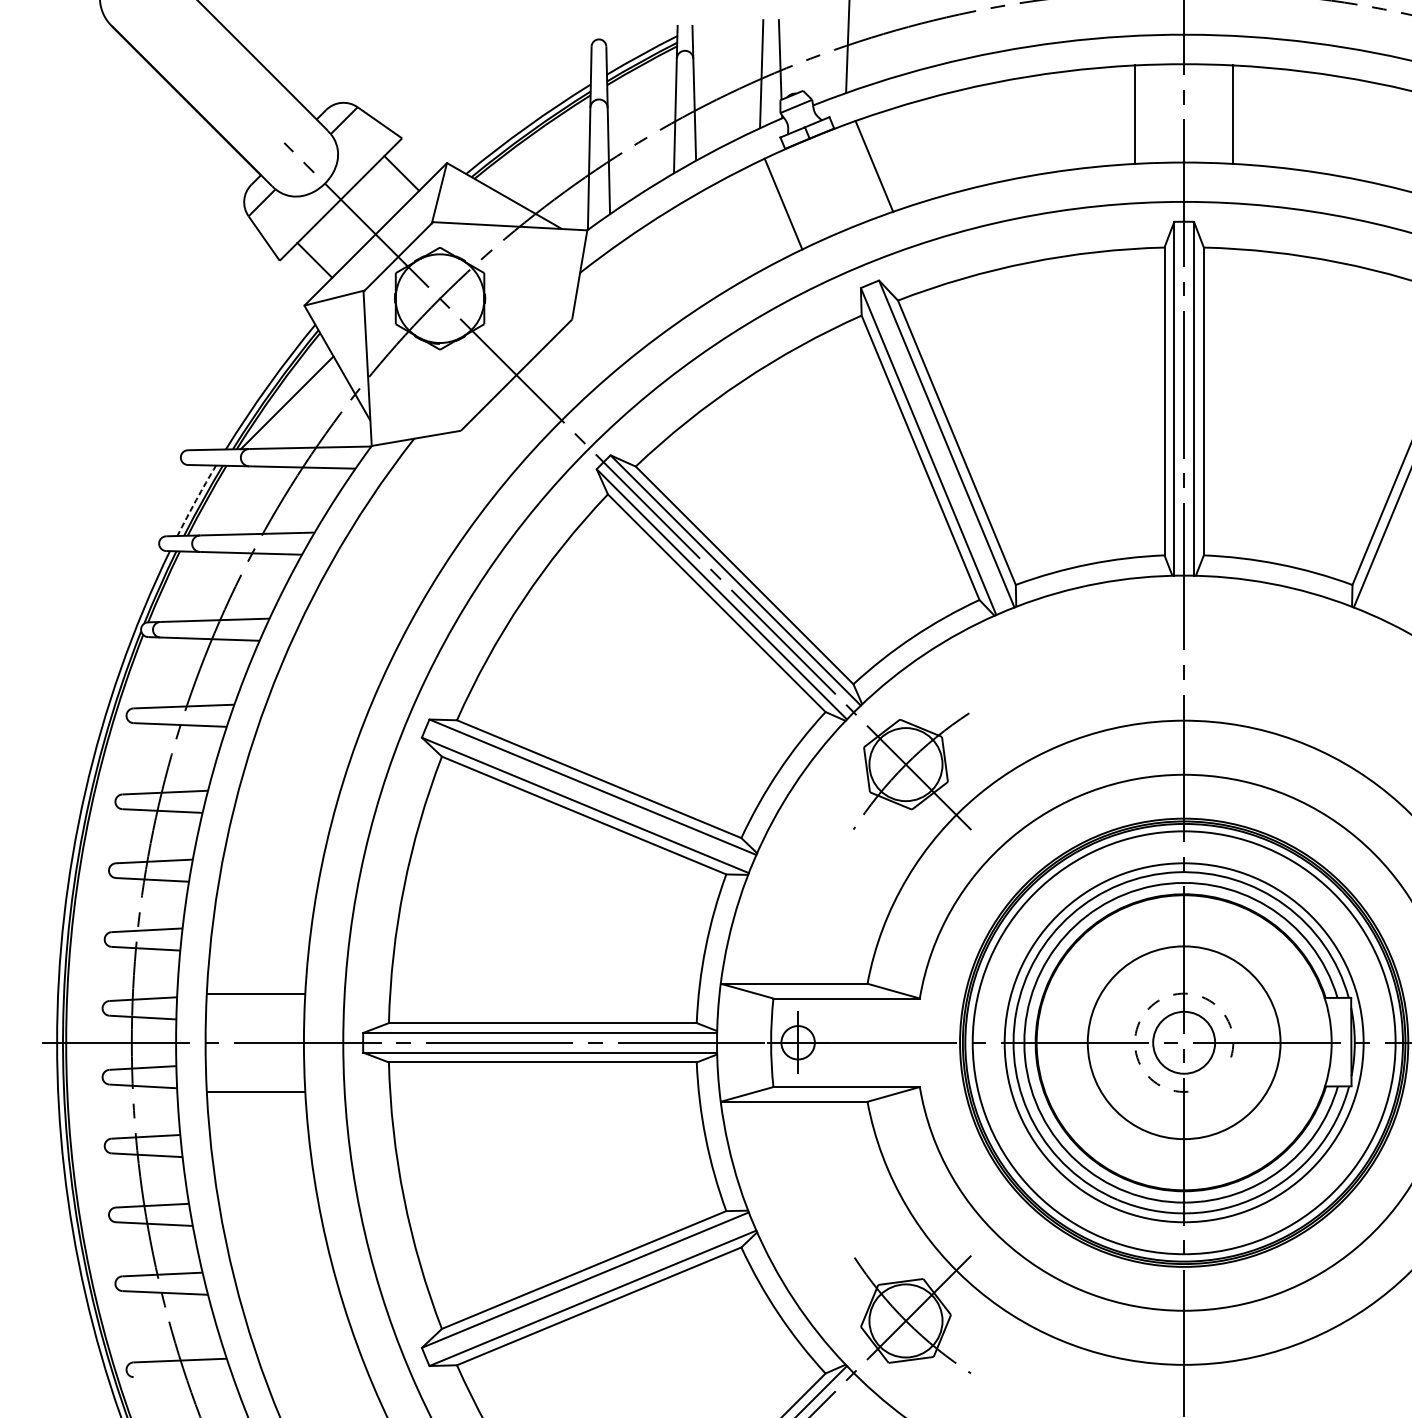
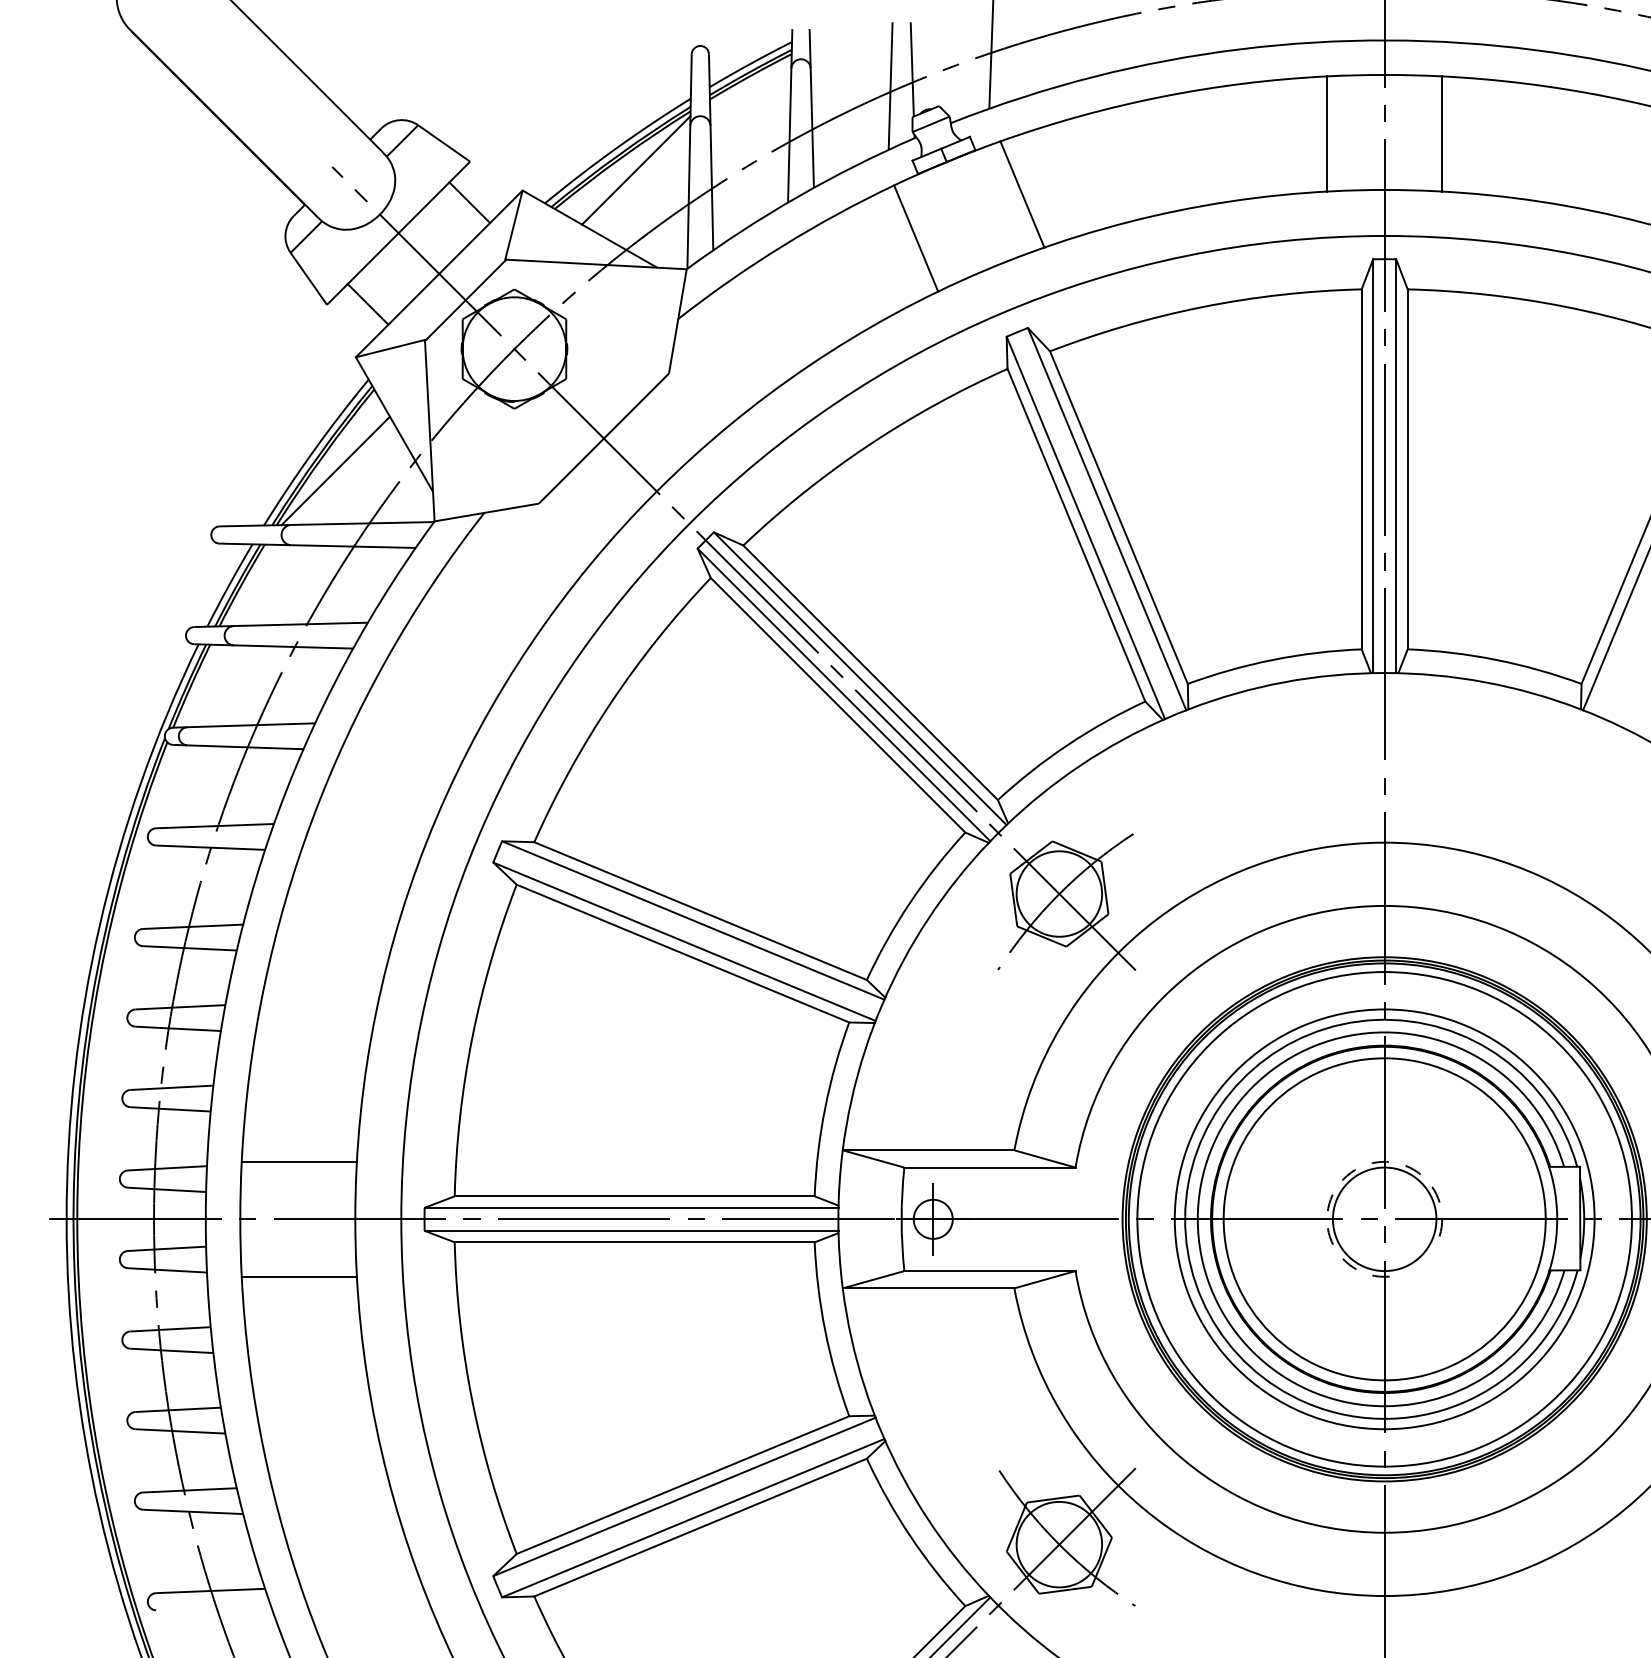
line: (544, 145) -> (636, 170), added
arc: (196, 499) -> (229, 584), dashed -> solid
circle: (1184, 1042) -> (1384, 1219), size x1.43
circle: (1184, 1042) -> (1384, 1219), size x1.43

